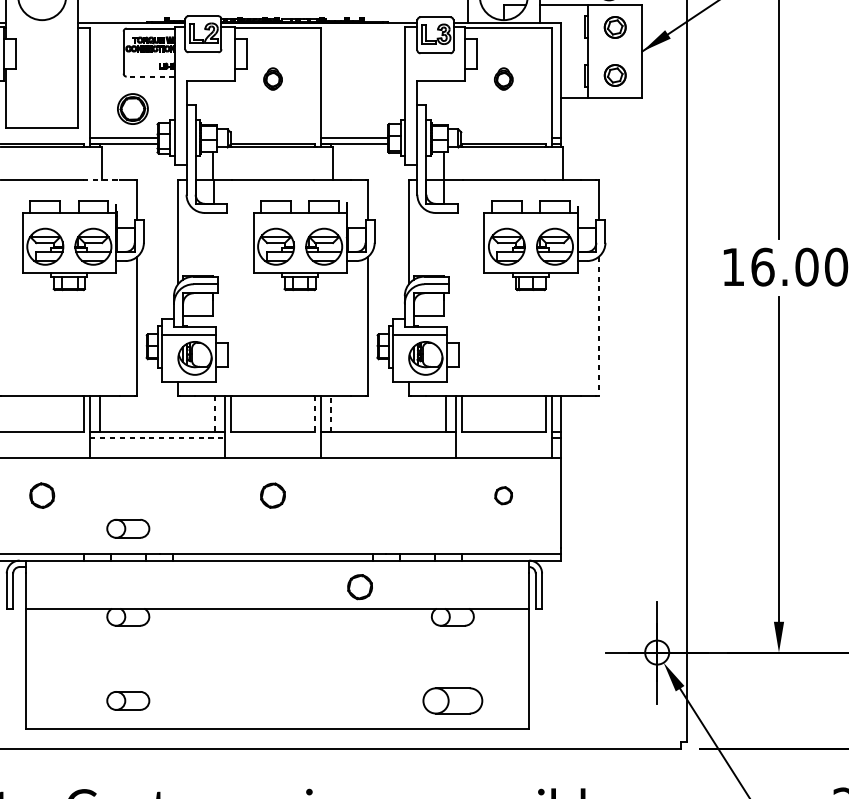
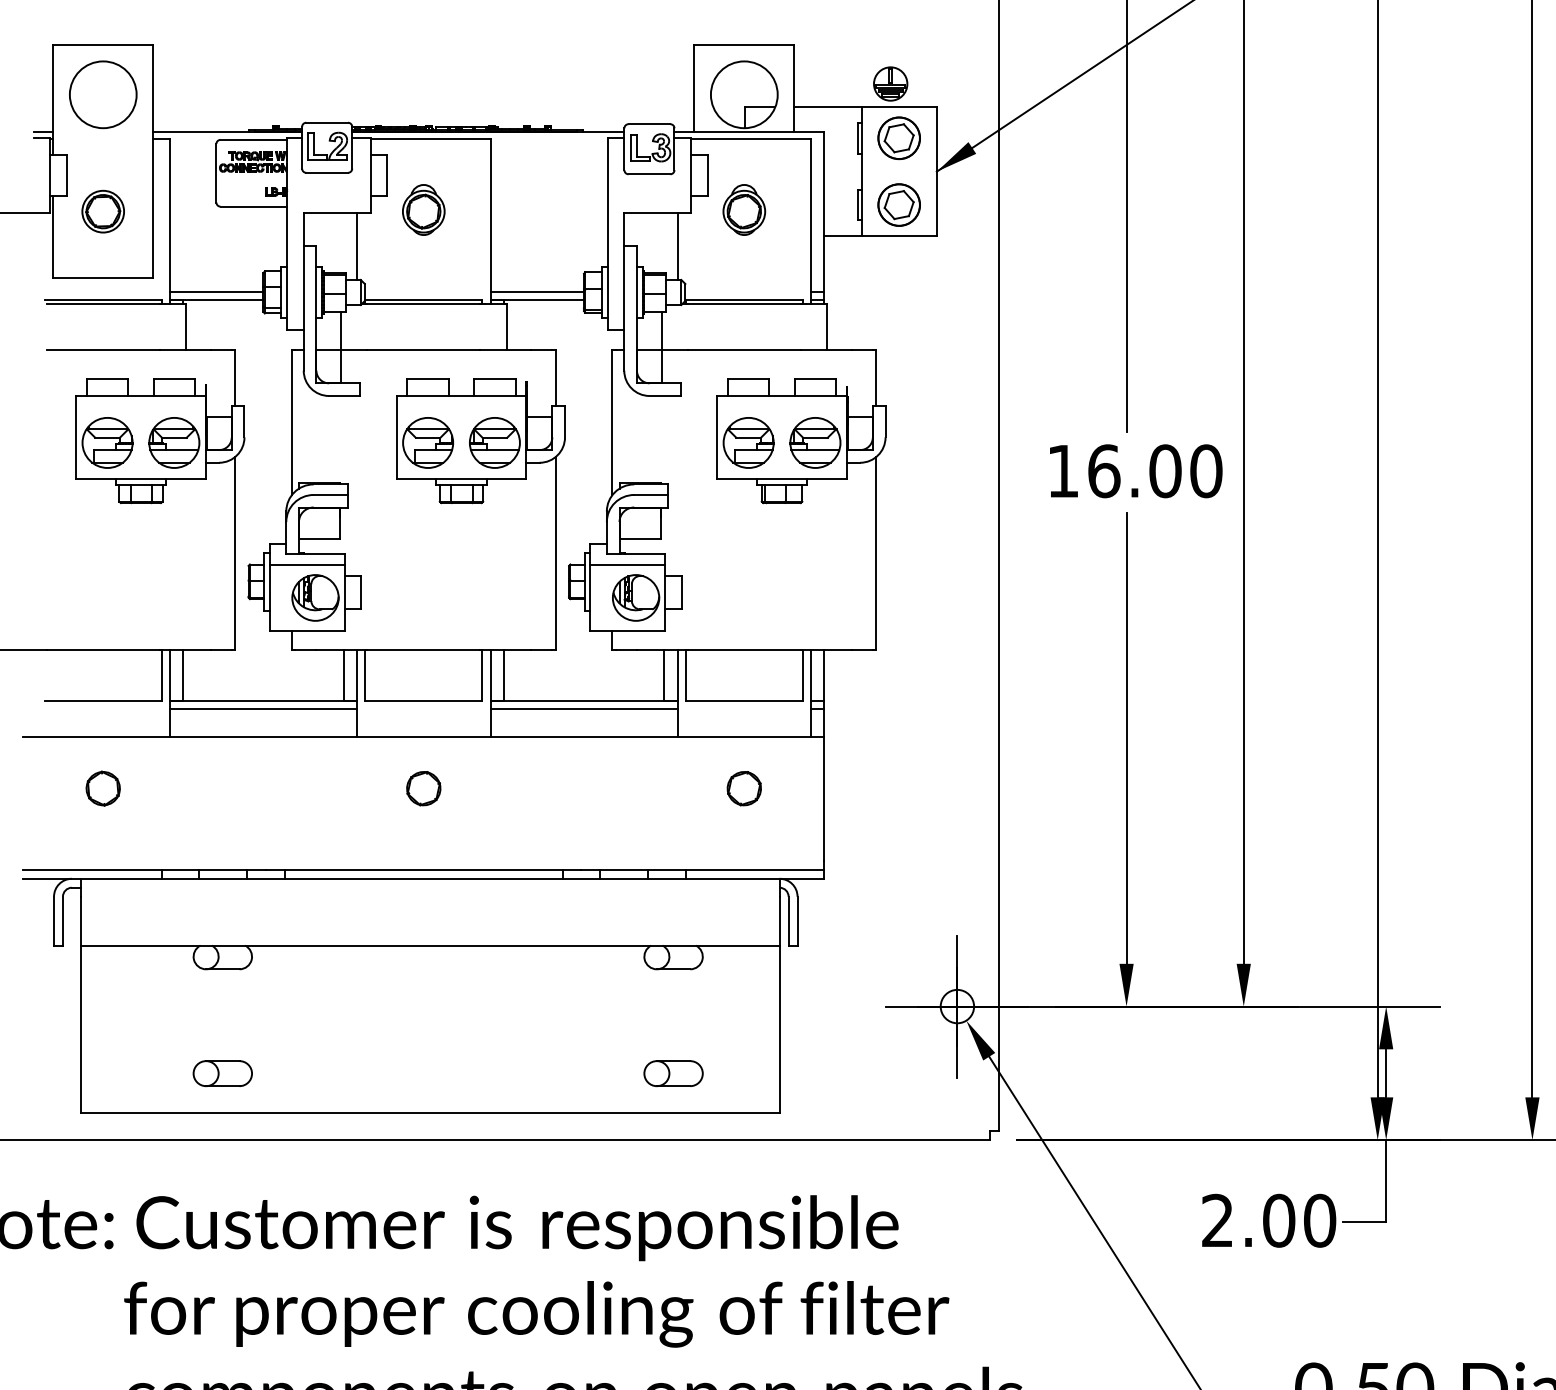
part: (614, 27) -> (898, 138), size x1.43
part: (614, 75) -> (898, 204), size x1.43
line: (150, 76) -> (253, 206), dashed -> solid
part: (272, 78) -> (423, 209), size x1.67
part: (503, 78) -> (744, 209), size x1.67
line: (225, 105) -> (357, 246), added
line: (455, 105) -> (677, 246), added
part: (132, 108) -> (102, 211), moved
line: (101, 179) -> (185, 349), dashed -> solid
line: (598, 326) -> (876, 553), dashed -> solid
line: (330, 413) -> (503, 674), dashed -> solid
line: (215, 414) -> (343, 675), dashed -> solid
line: (315, 414) -> (482, 675), dashed -> solid
line: (158, 437) -> (264, 708), dashed -> solid
line: (387, 437) -> (583, 708), added
part: (503, 495) -> (743, 788), size x1.43
part: (128, 528) -> (222, 834), removed
part: (359, 587) -> (544, 915), removed
part: (452, 700) -> (673, 1073), size x0.71

